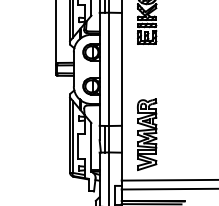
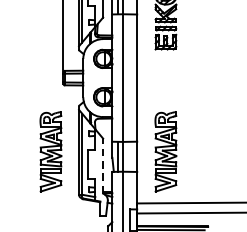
part: (45, 134) -> (51, 151), added
line: (91, 146) -> (103, 165), solid -> dashed

